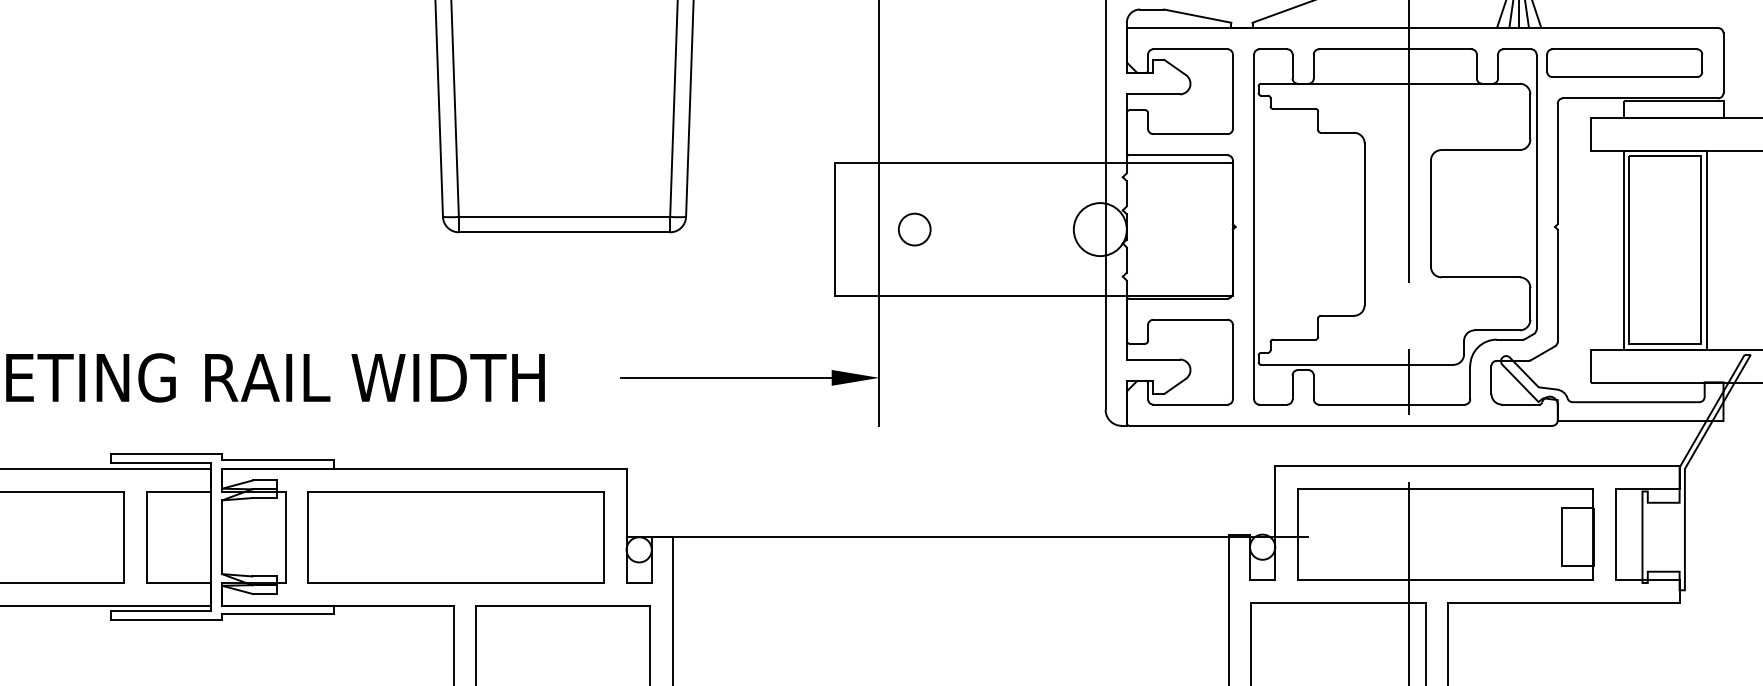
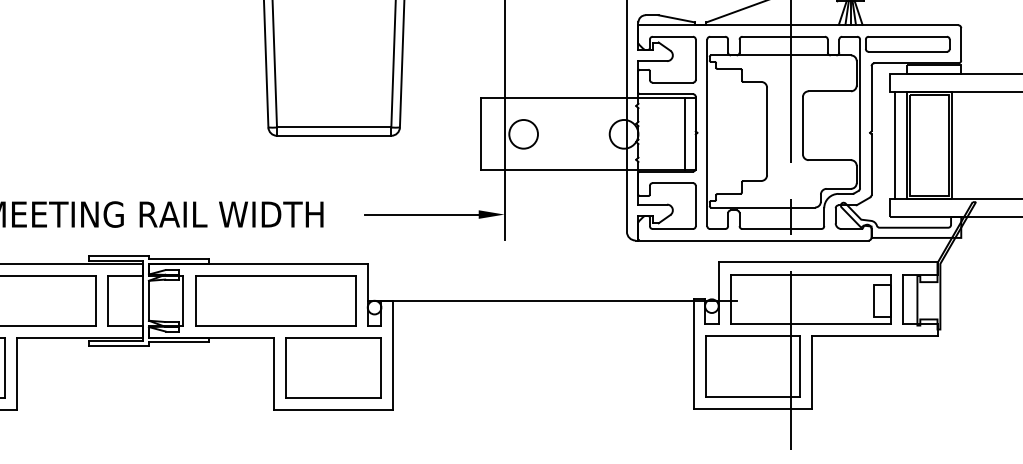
circle: (914, 229) -> (523, 134), size x1.67
line: (1213, 229) -> (685, 134), added
line: (1601, 250) -> (895, 145), added

